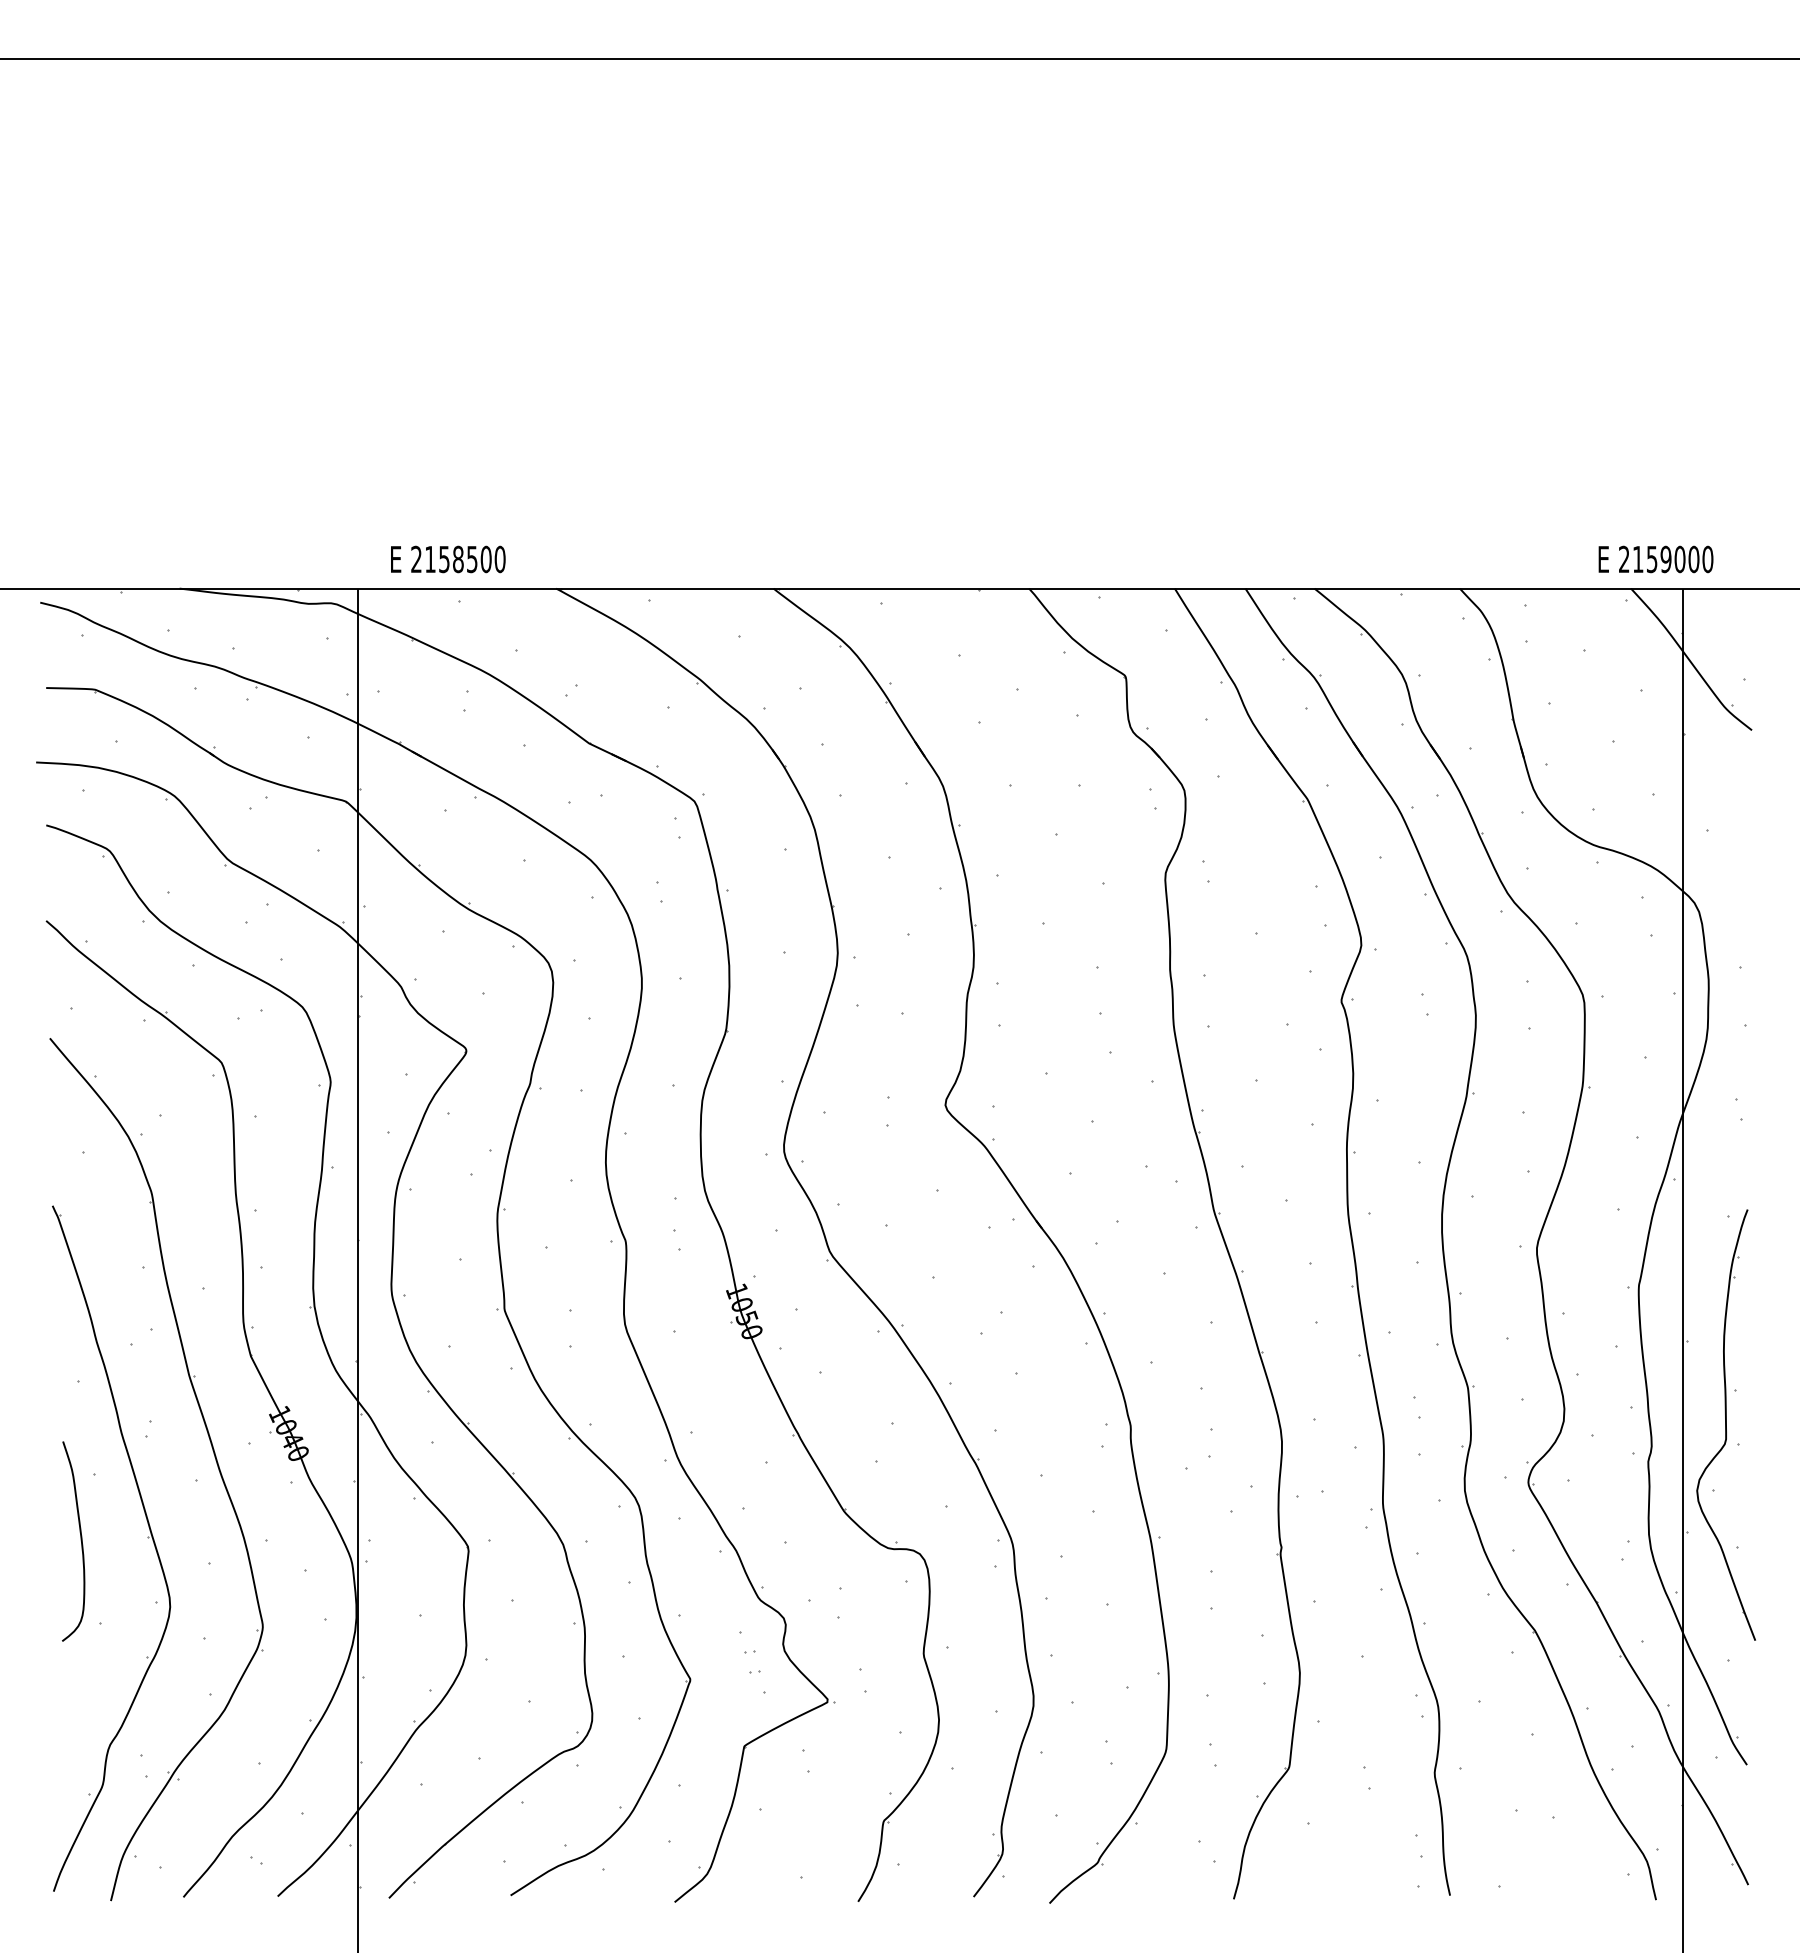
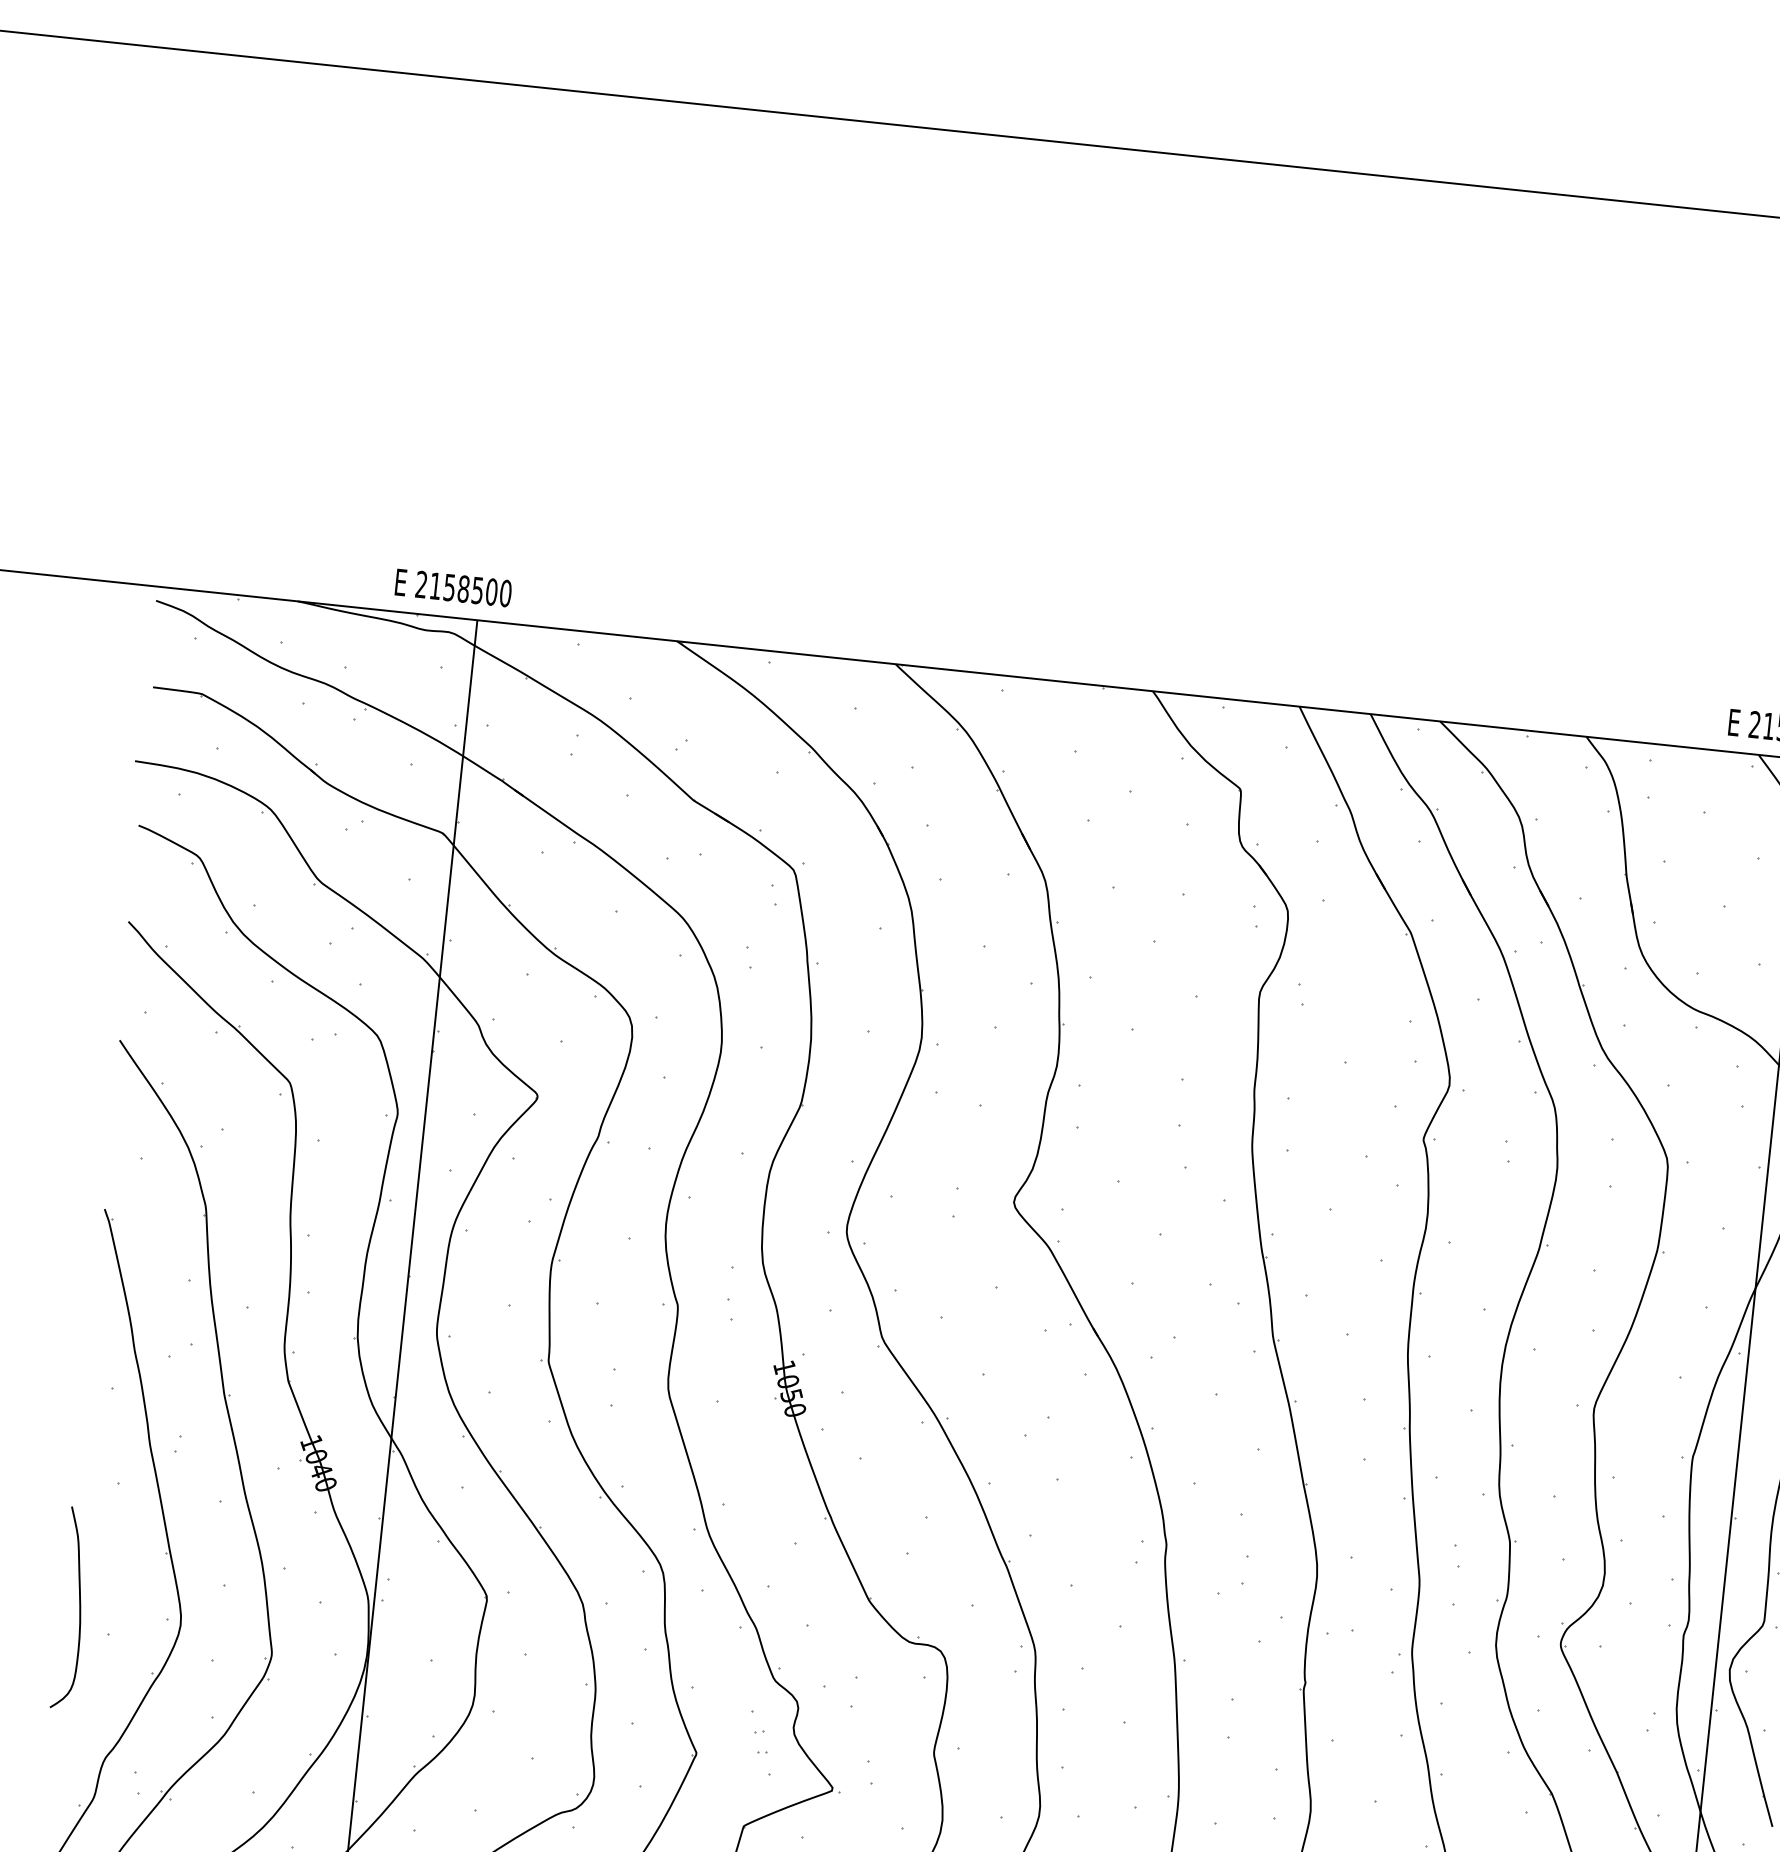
text: (448, 559) -> (453, 588), moved
curve: (80, 1540) -> (78, 1608), moved

